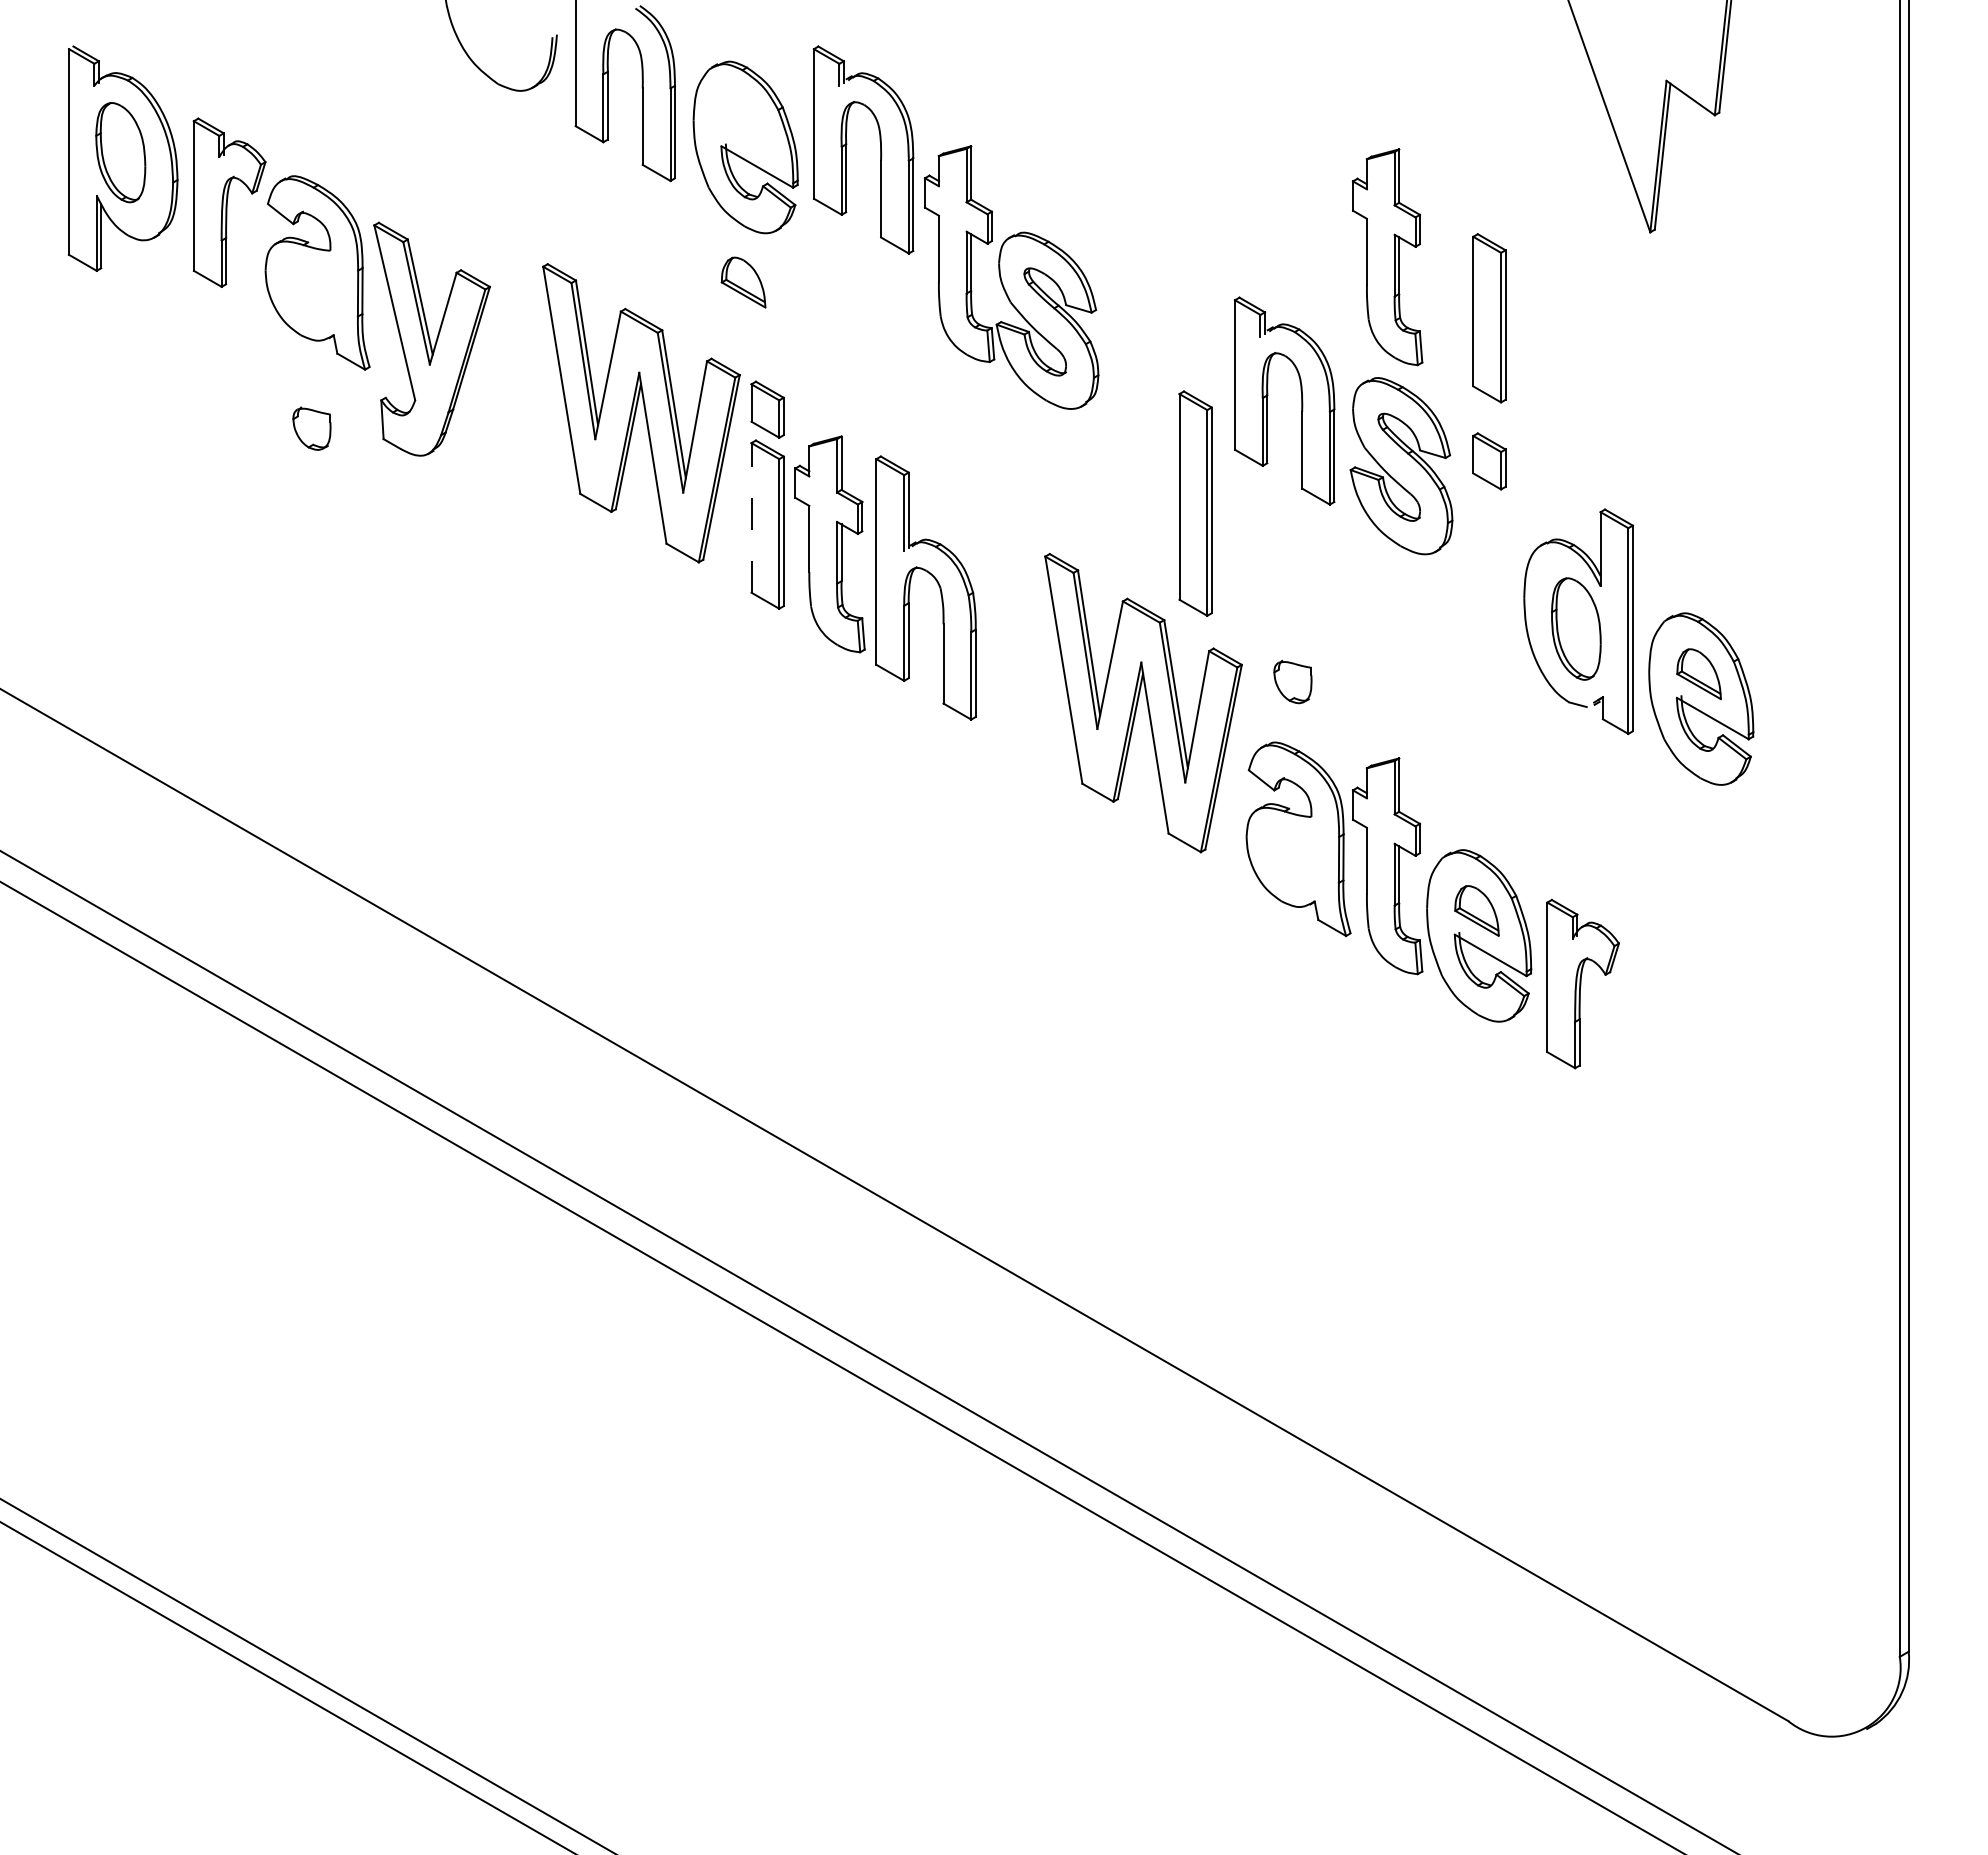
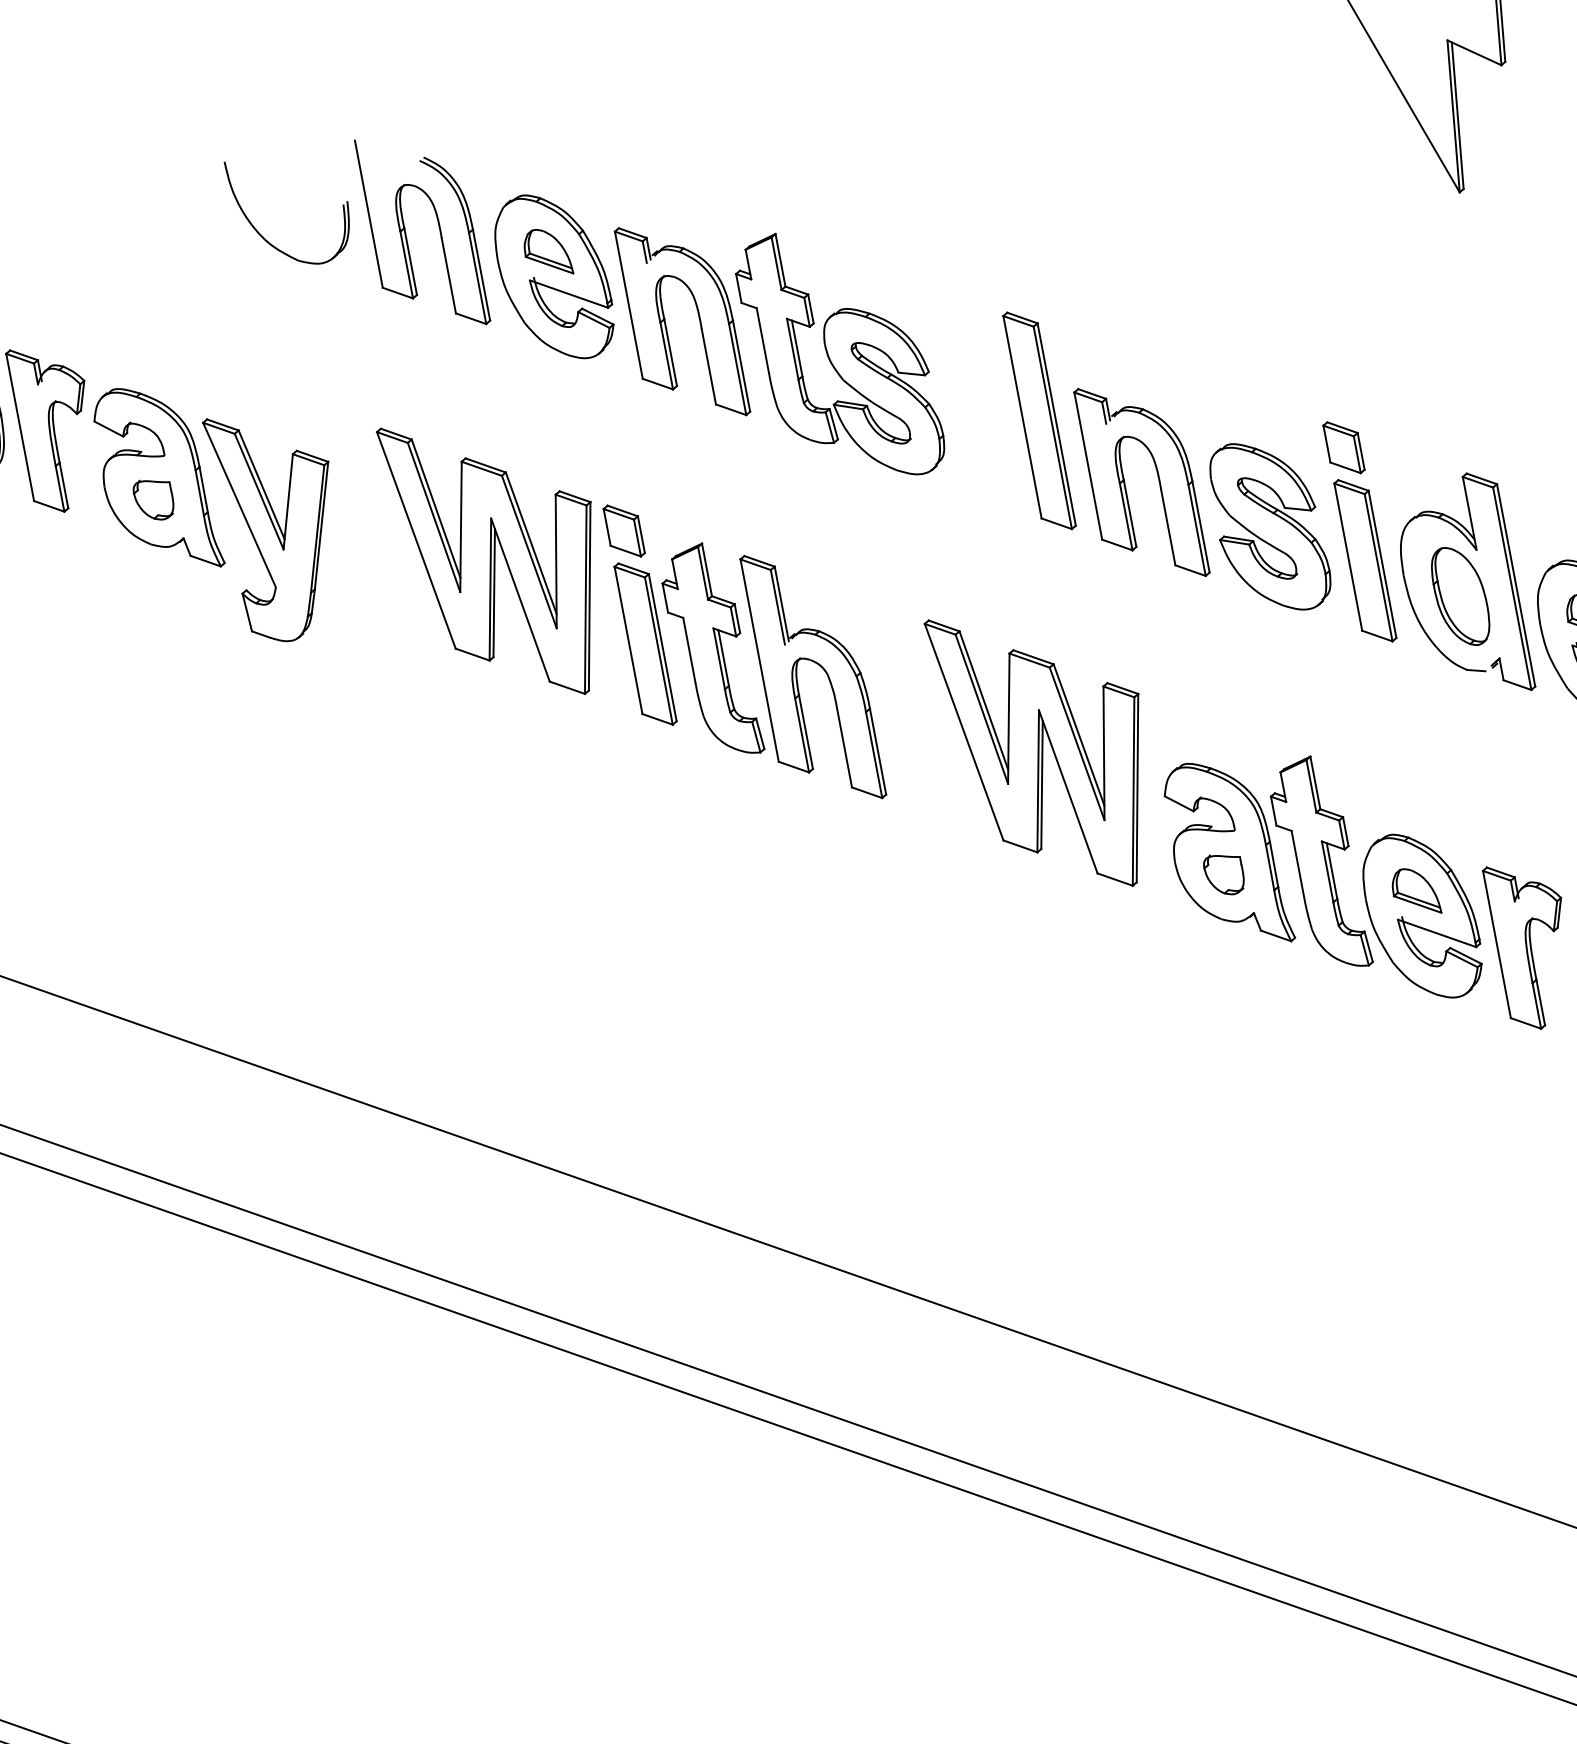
part: (847, 144) -> (665, 319), moved
part: (1387, 257) -> (1205, 266), removed
part: (743, 282) -> (547, 252), moved
part: (1489, 318) -> (1365, 560), moved
part: (1268, 395) -> (1125, 480), moved
part: (311, 428) -> (153, 499), moved
part: (1401, 466) -> (1269, 527), moved
part: (1195, 503) -> (1039, 420), moved
line: (751, 517) -> (628, 640), dashed -> solid
part: (1292, 681) -> (1223, 873), moved

